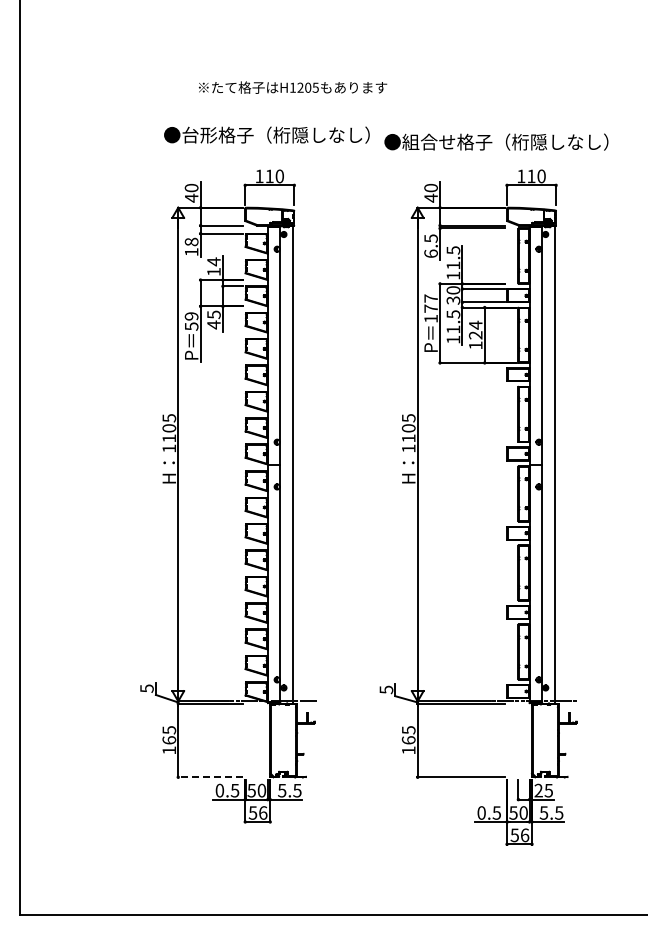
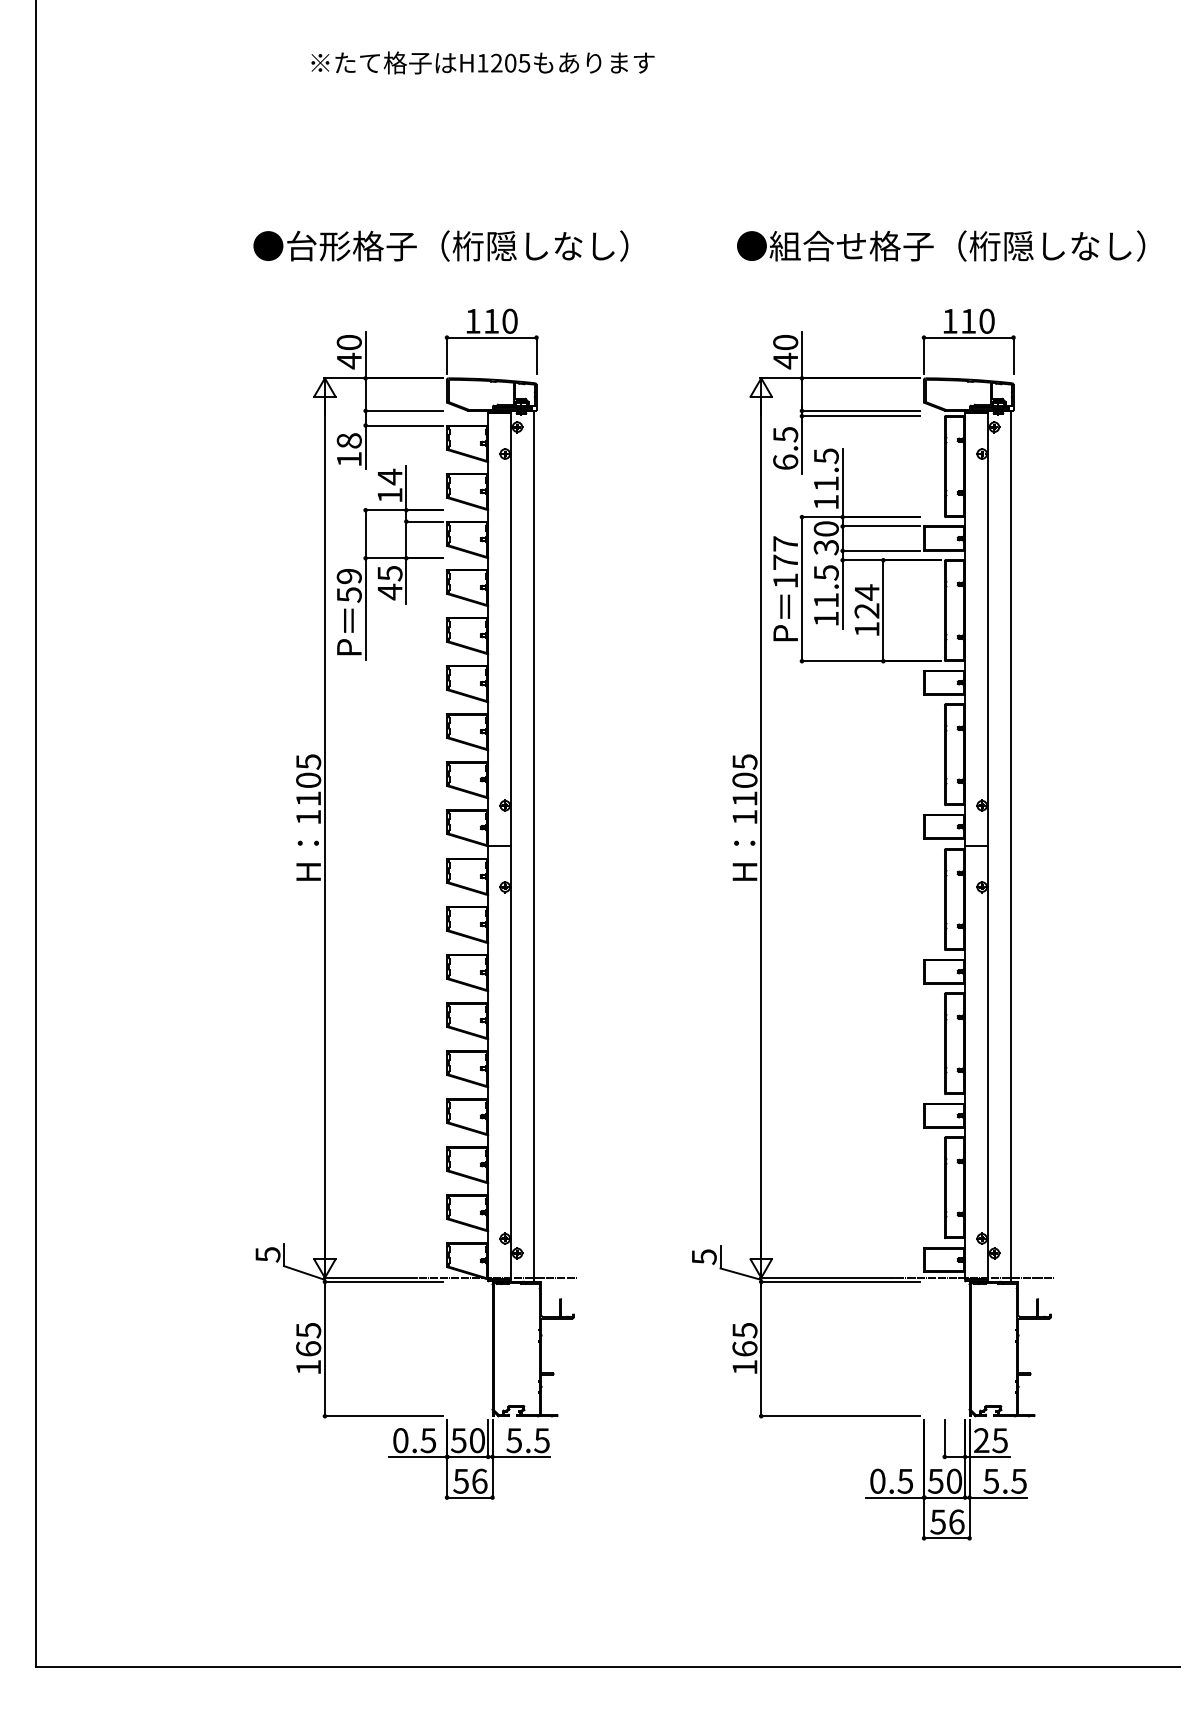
text: (293, 87) -> (483, 62), moved
text: (266, 134) -> (440, 244), moved
text: (496, 141) -> (941, 244), moved
line: (210, 777) -> (383, 1416), dashed -> solid

